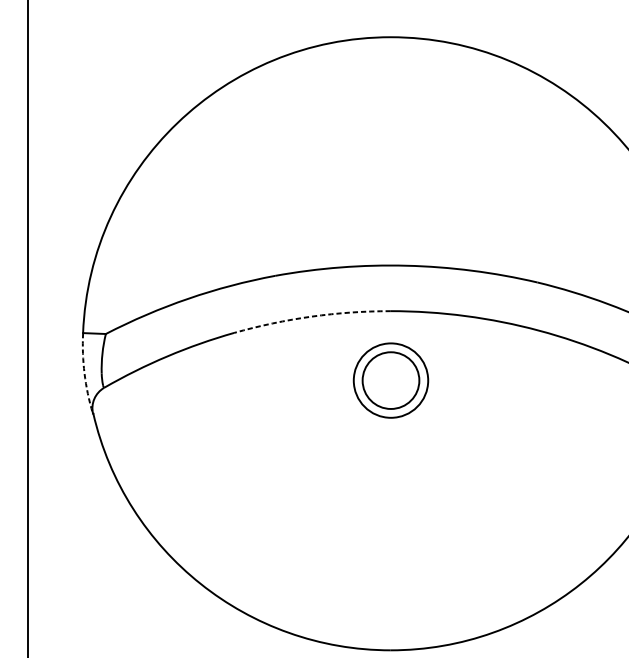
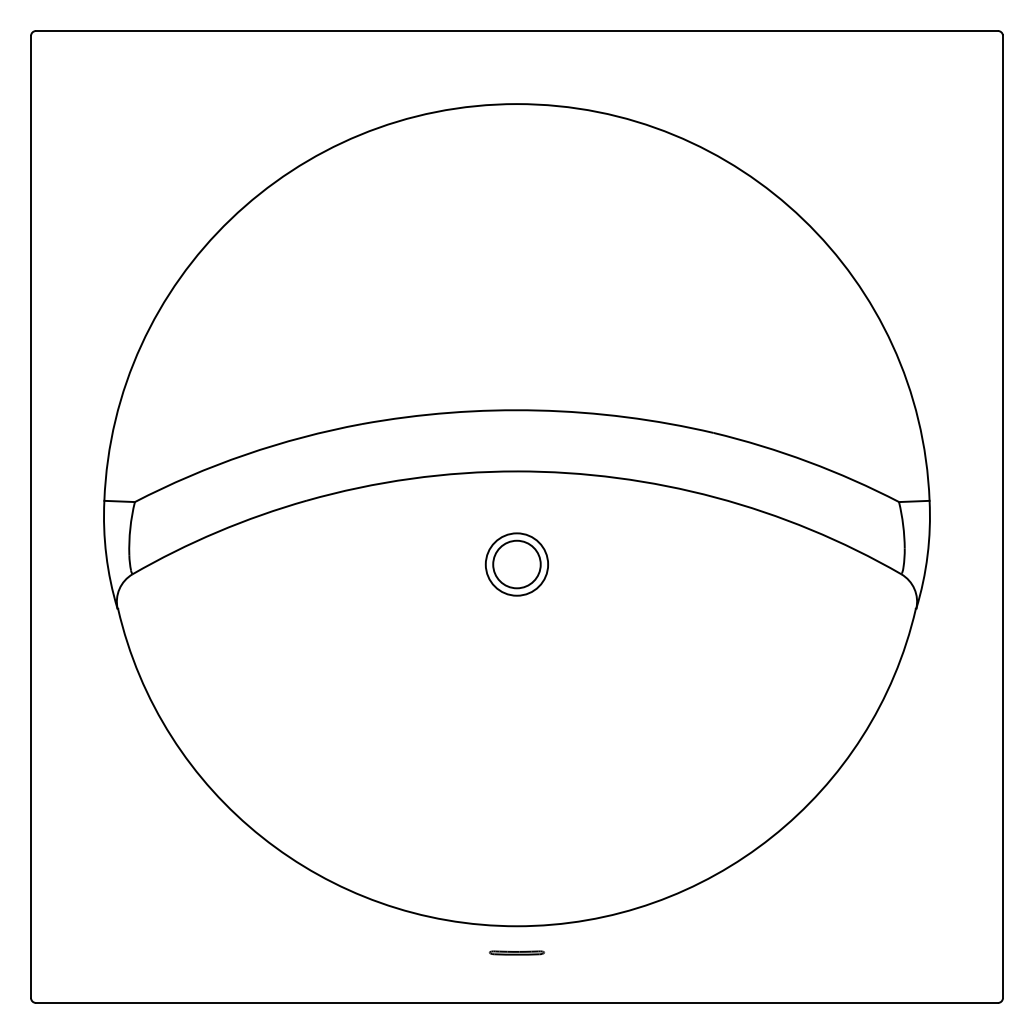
arc: (311, 316) -> (410, 478), dashed -> solid
arc: (84, 373) -> (106, 555), dashed -> solid
part: (390, 380) -> (516, 564), size x0.62

